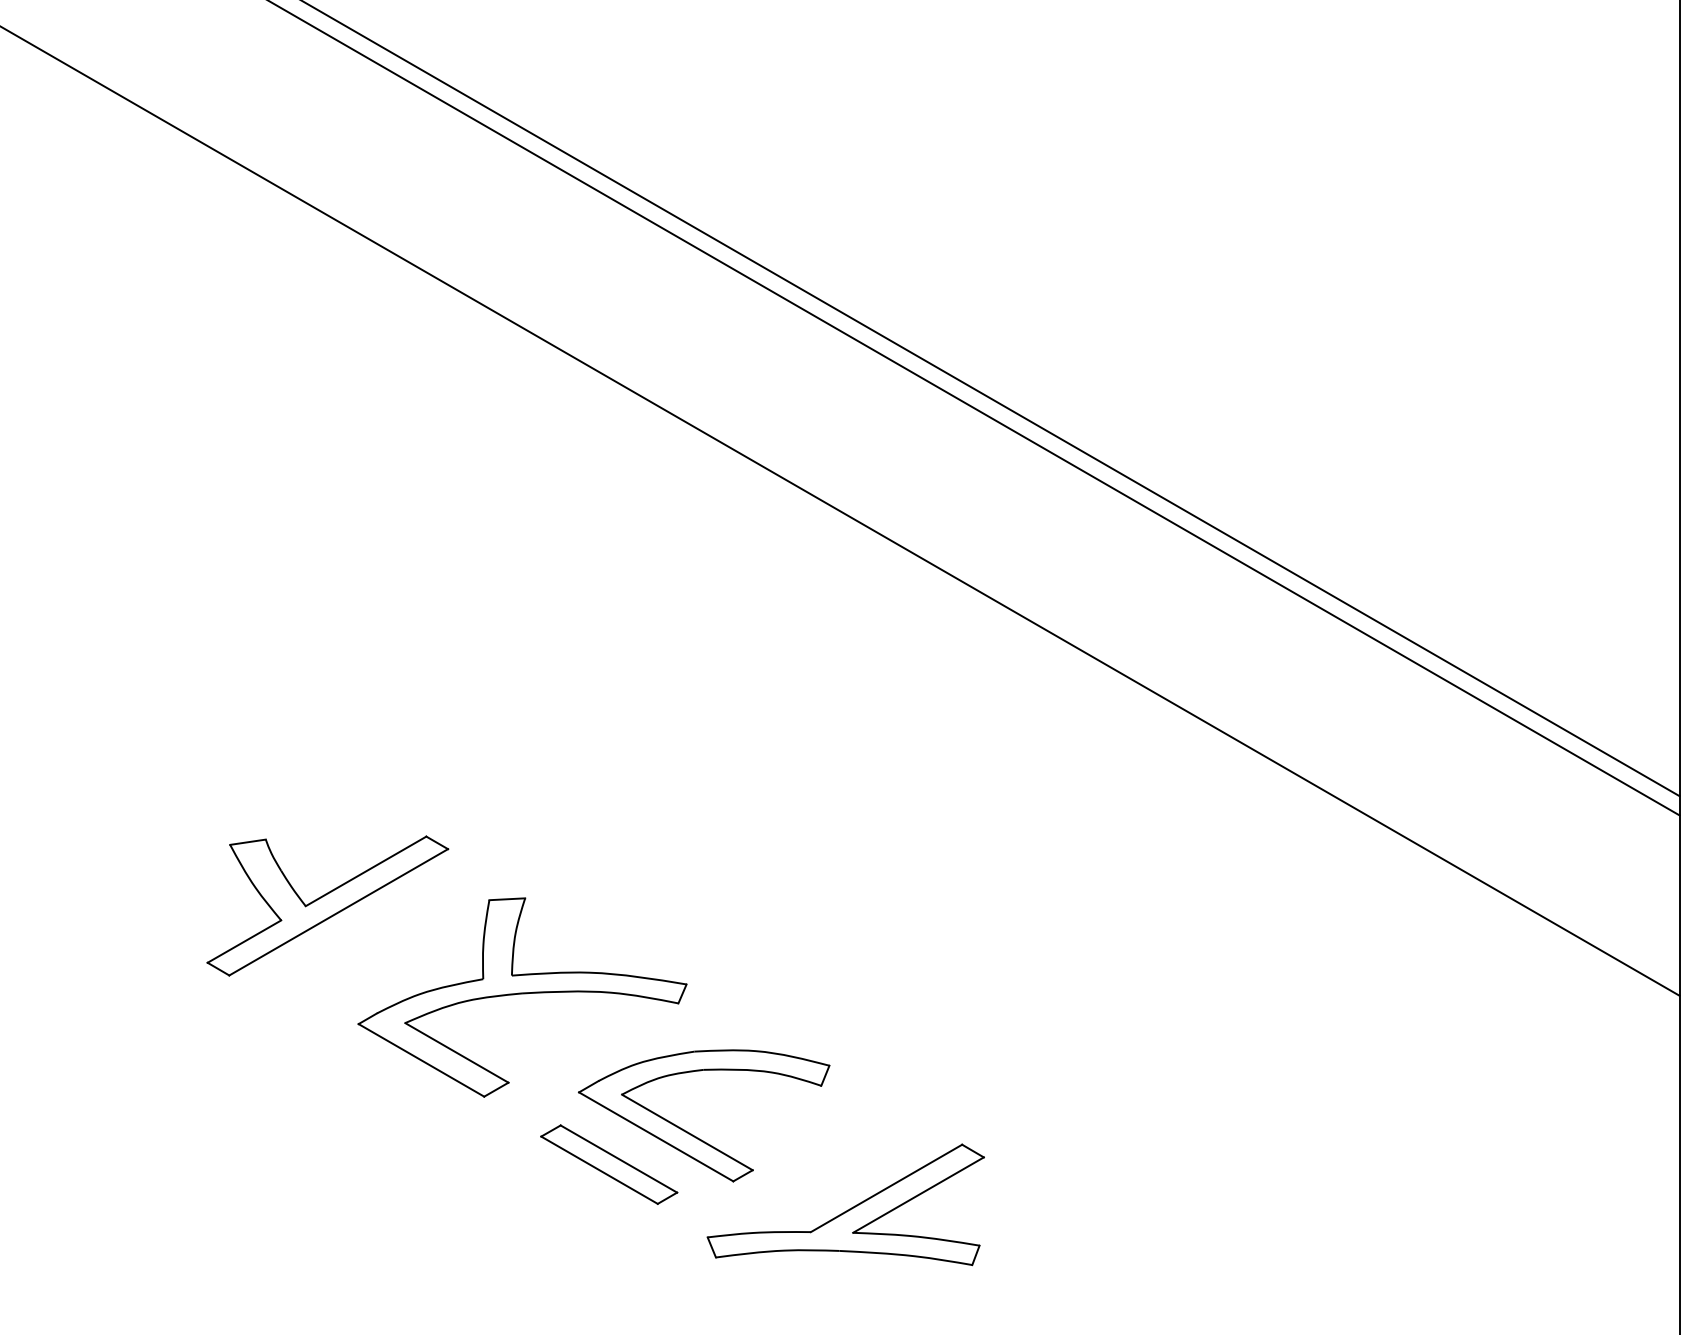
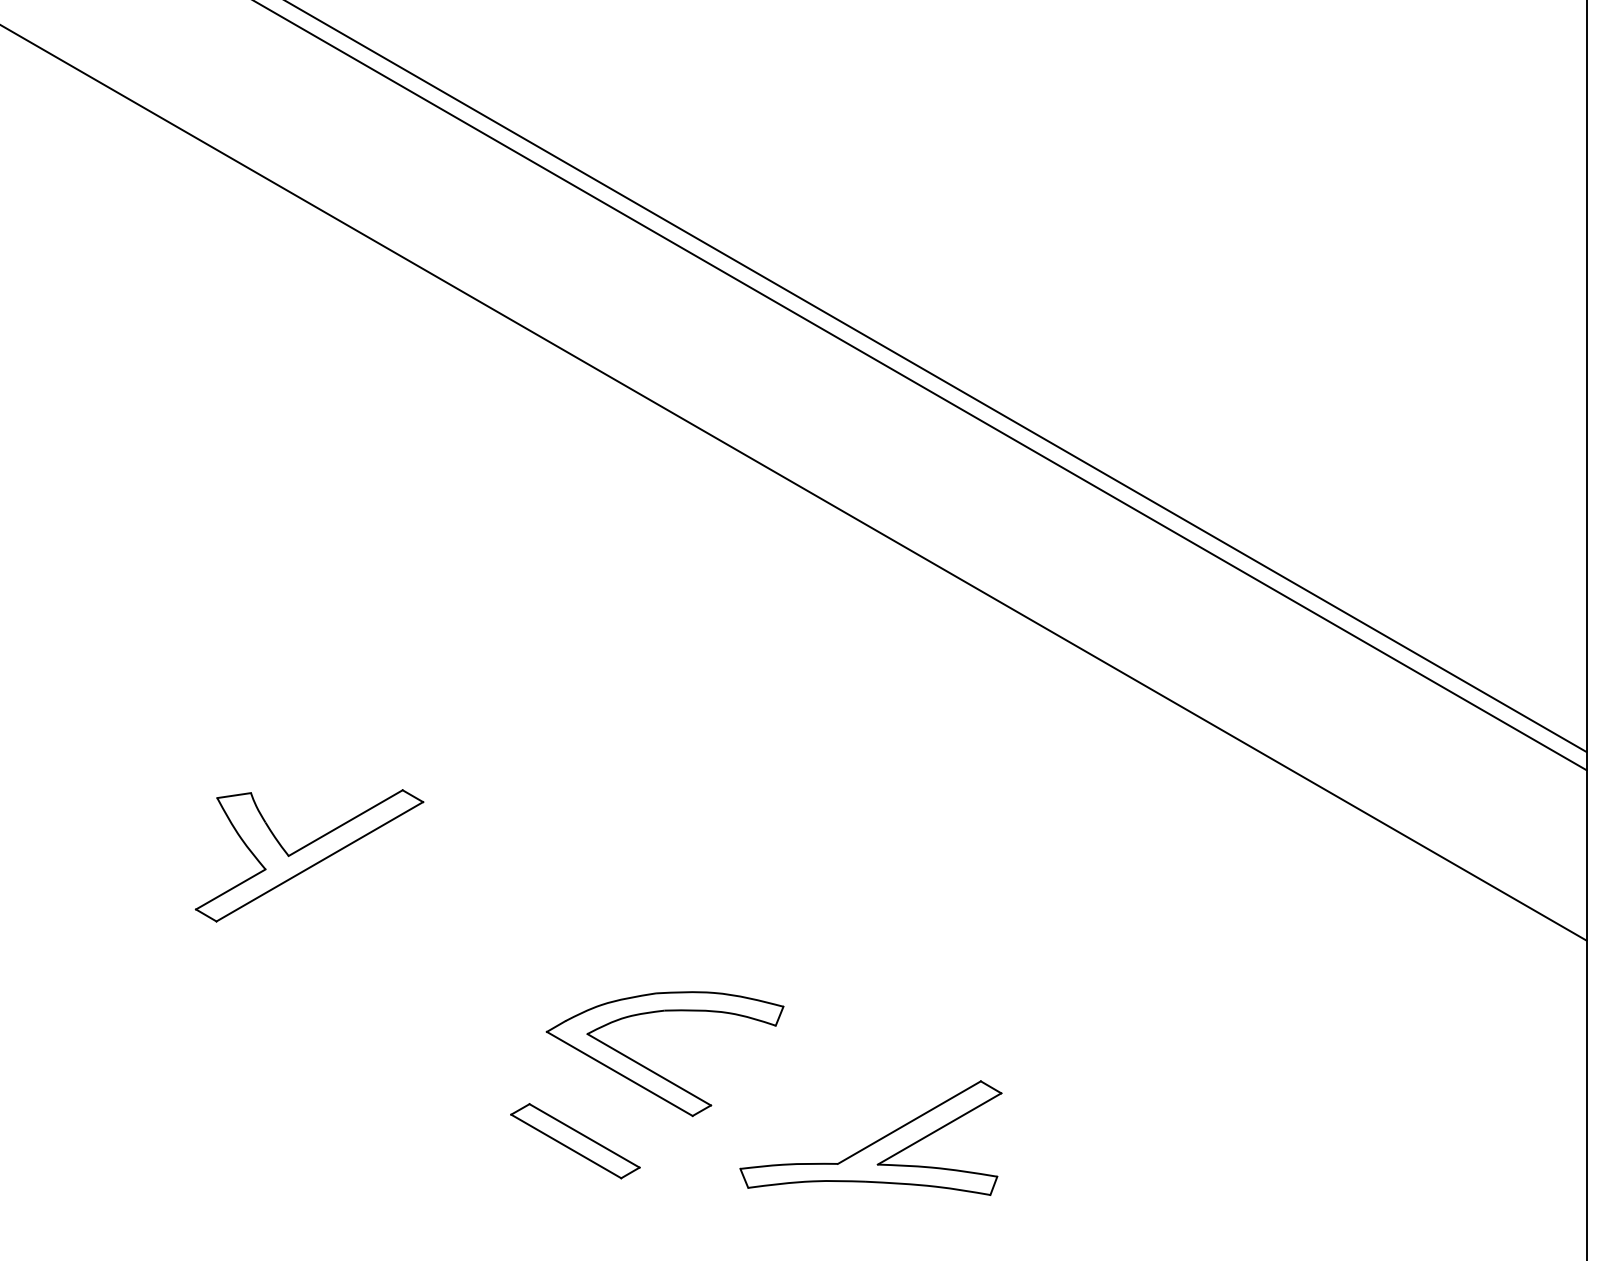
part: (522, 997) -> (493, 942), removed
part: (609, 1164) -> (575, 1141), moved
part: (845, 1204) -> (870, 1137), moved

